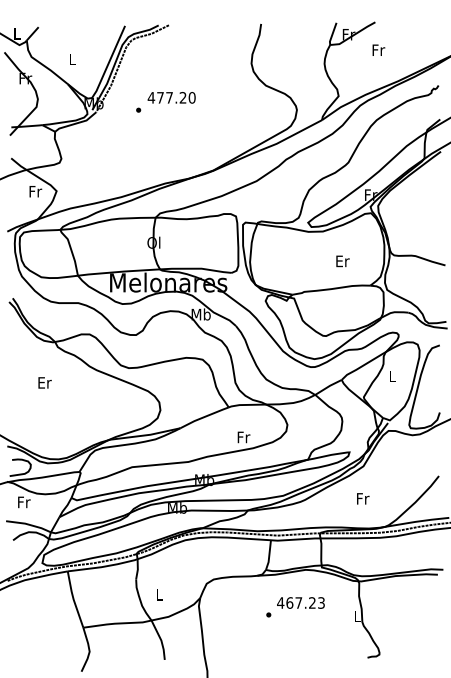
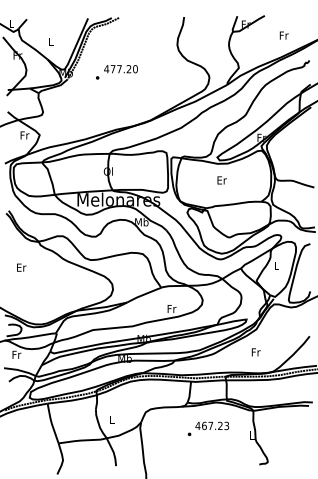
text: (378, 49) -> (283, 35), moved
text: (342, 261) -> (221, 180), moved
text: (44, 382) -> (21, 267), moved

